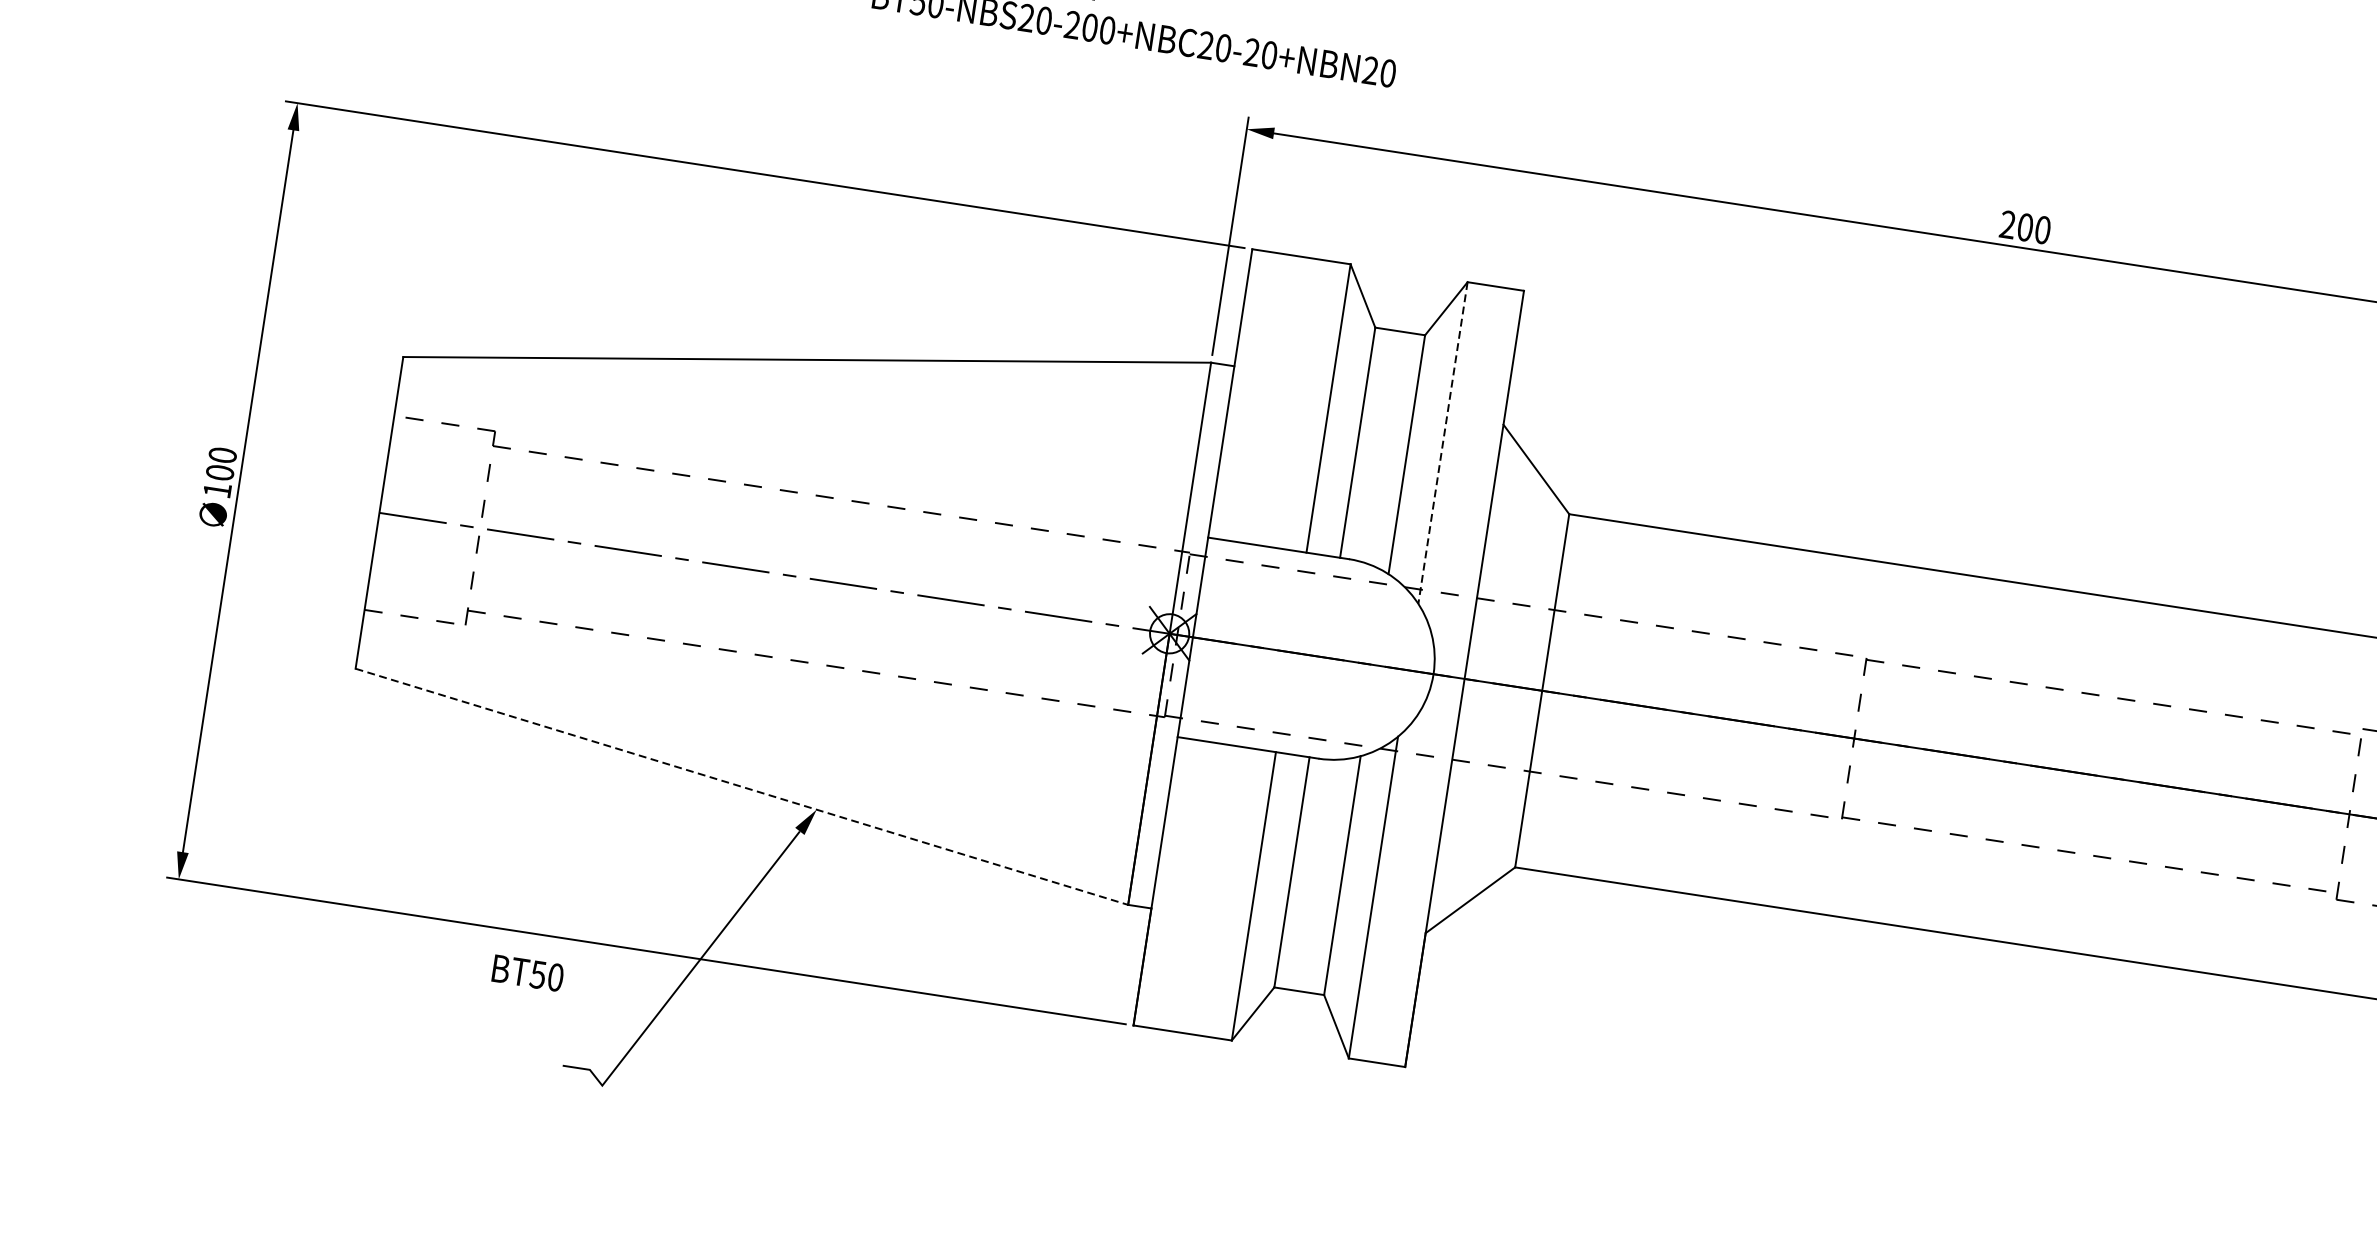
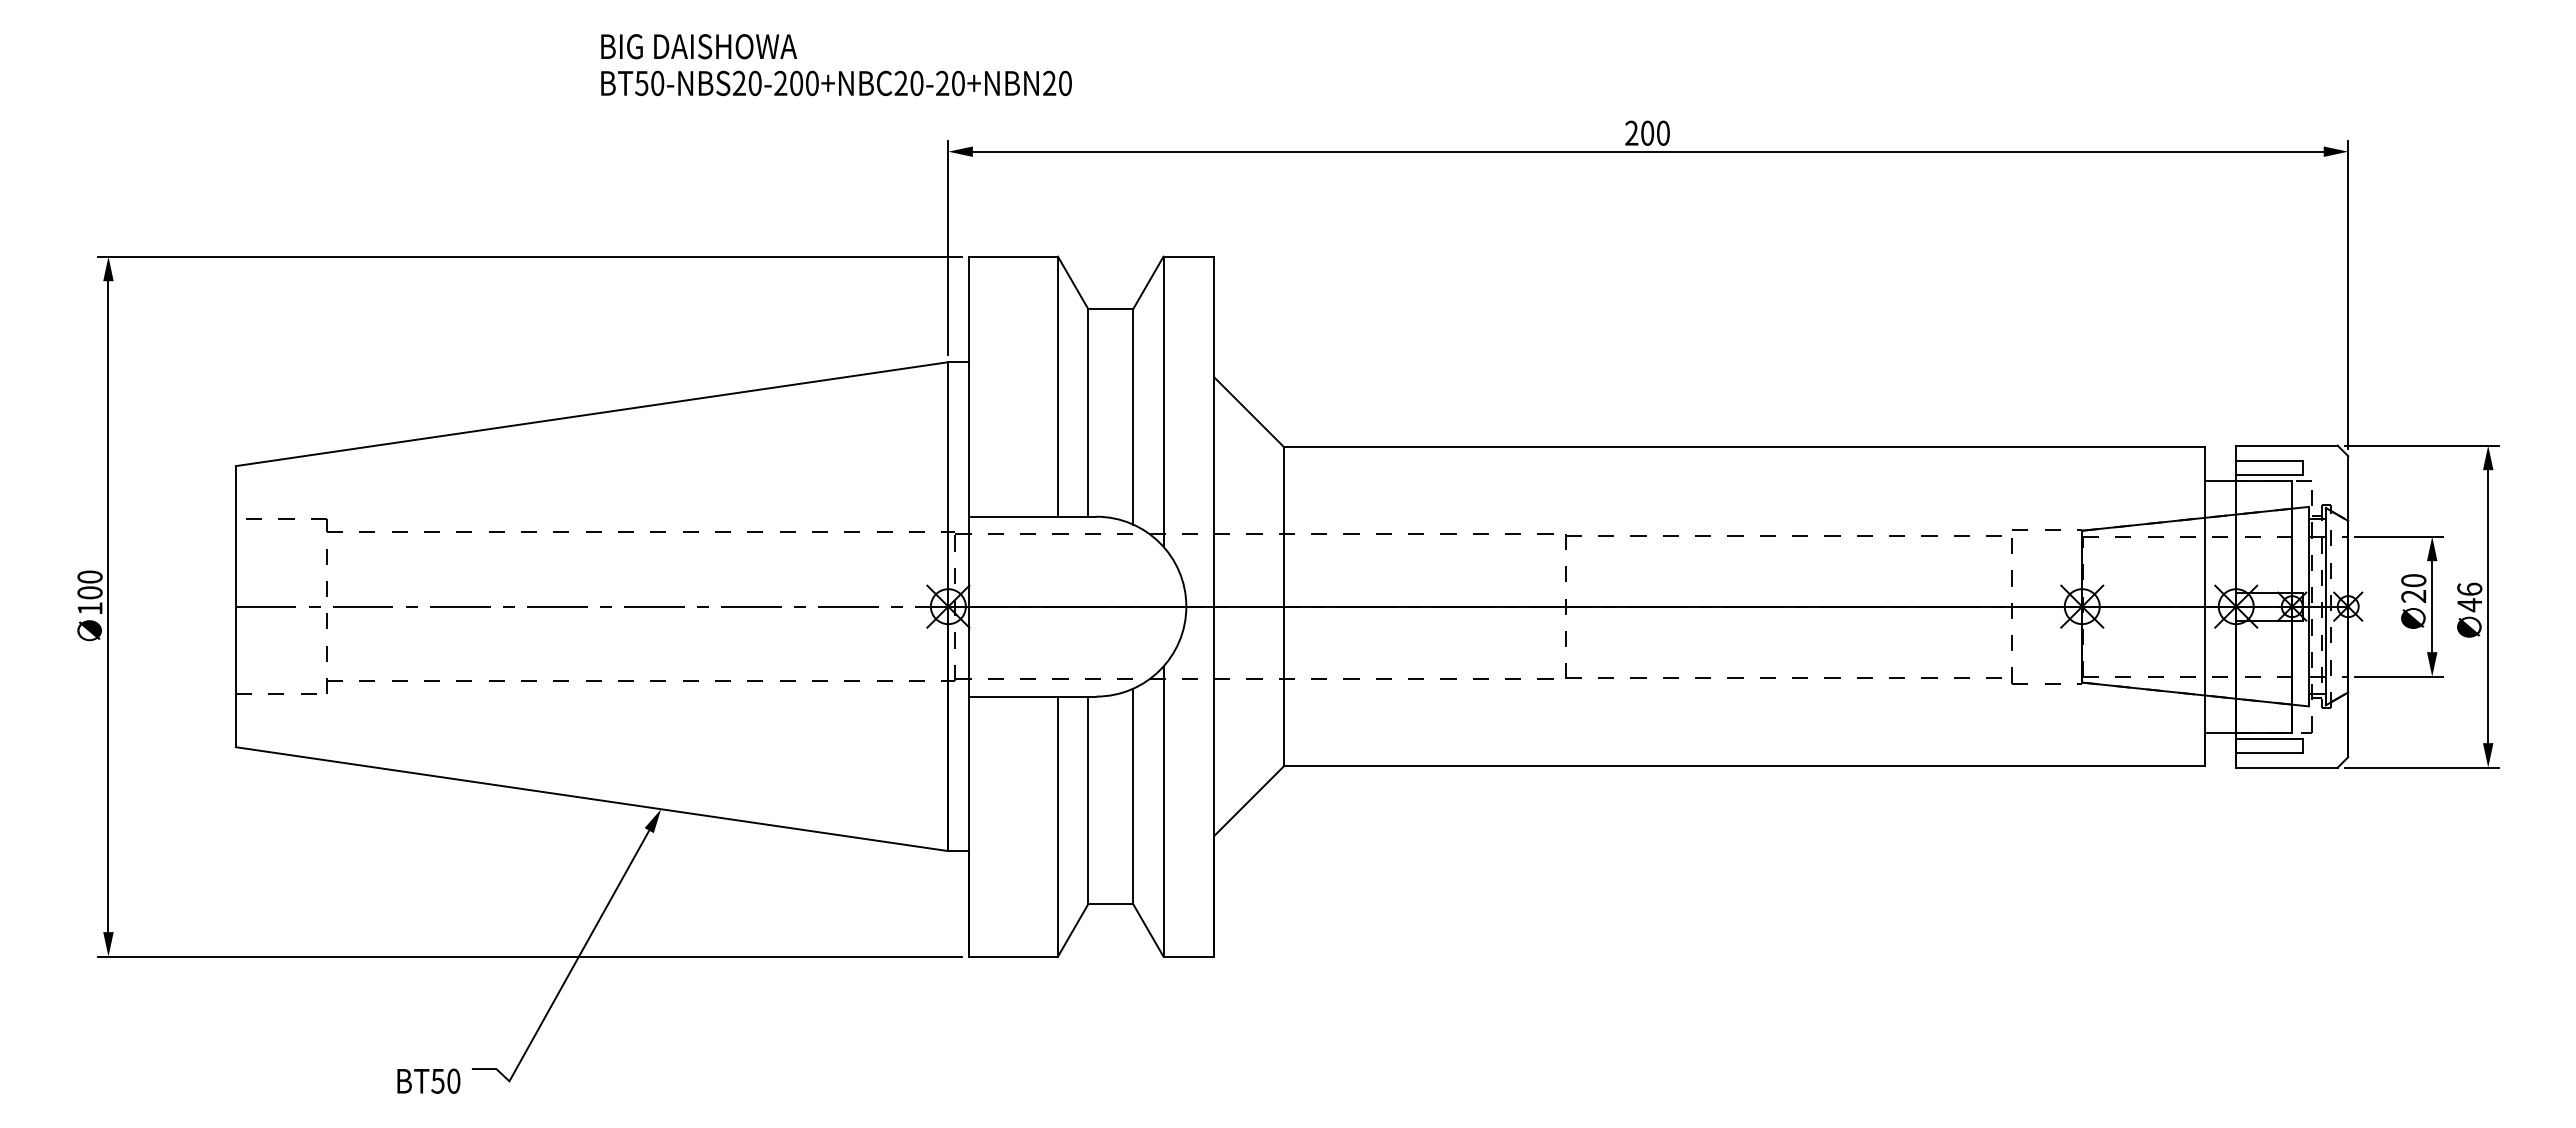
line: (1442, 443) -> (1163, 402), dashed -> solid
line: (742, 787) -> (592, 799), dashed -> solid
text: (527, 972) -> (428, 1080), moved

